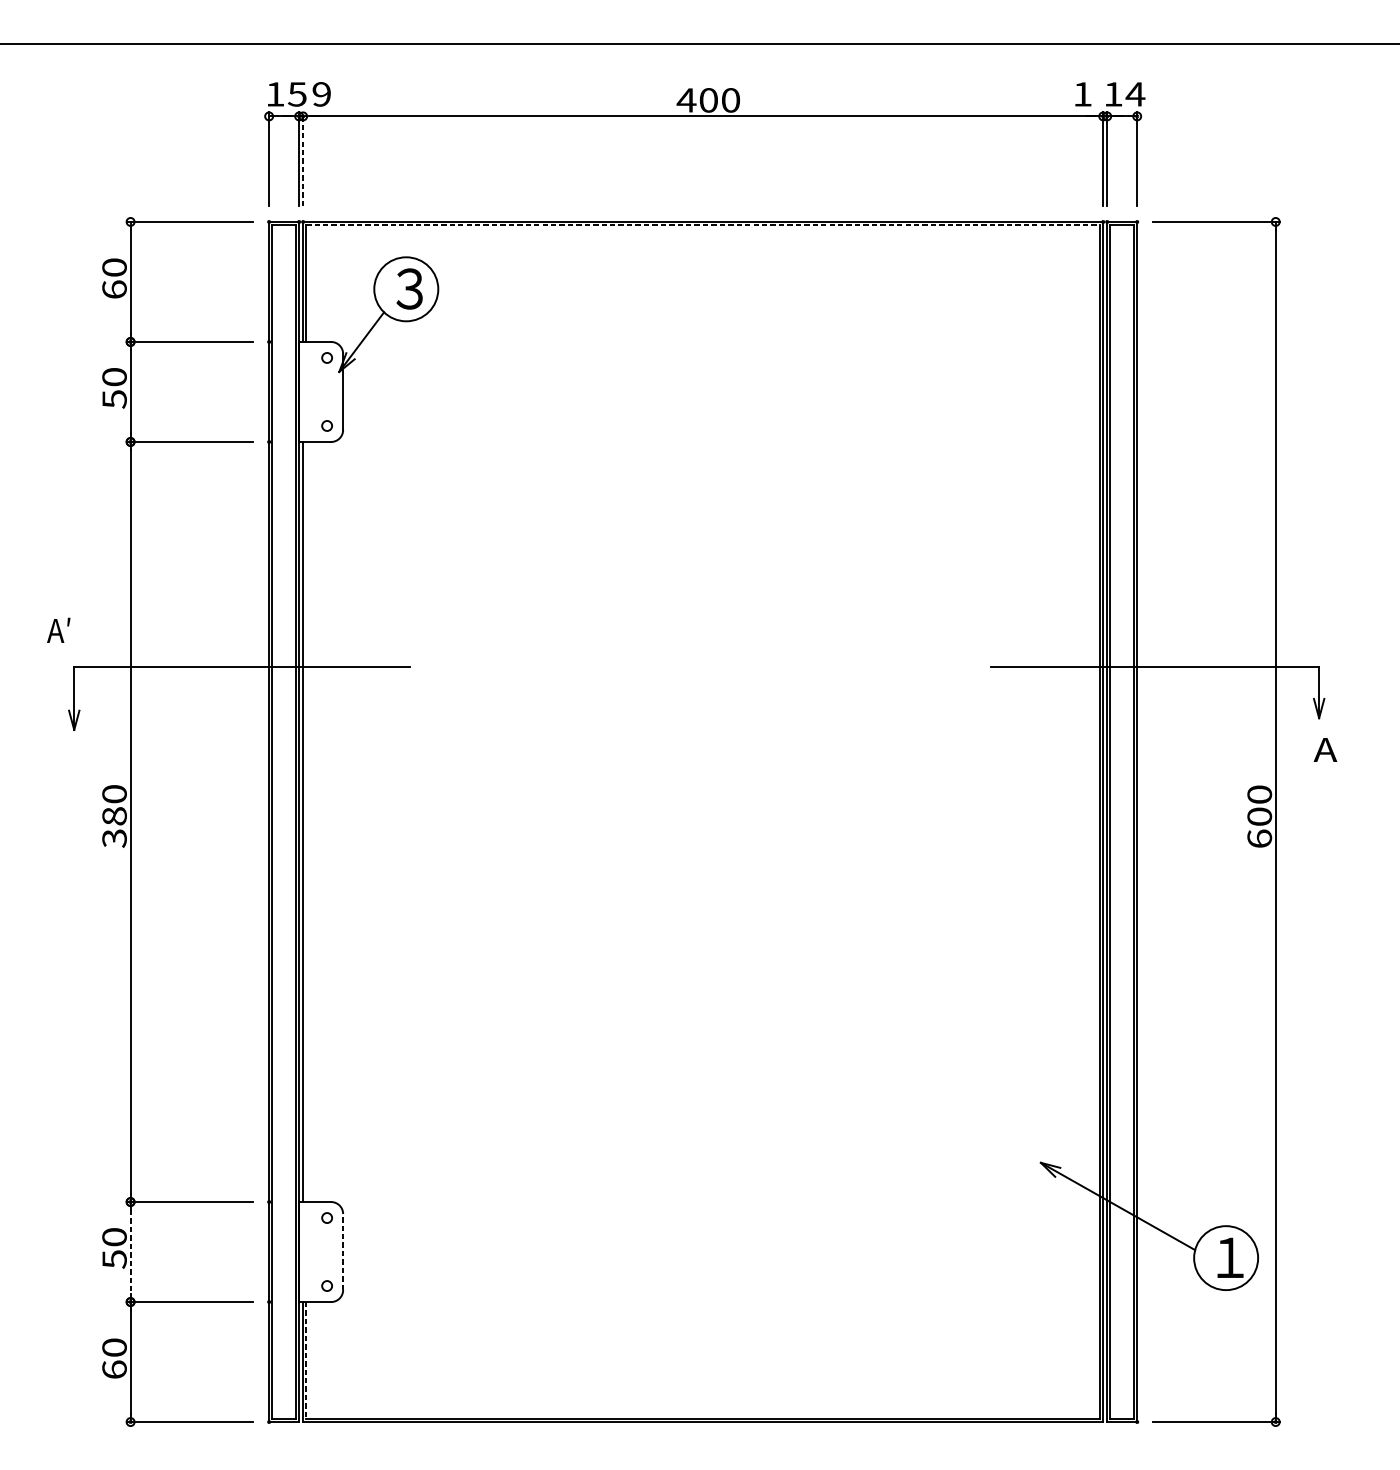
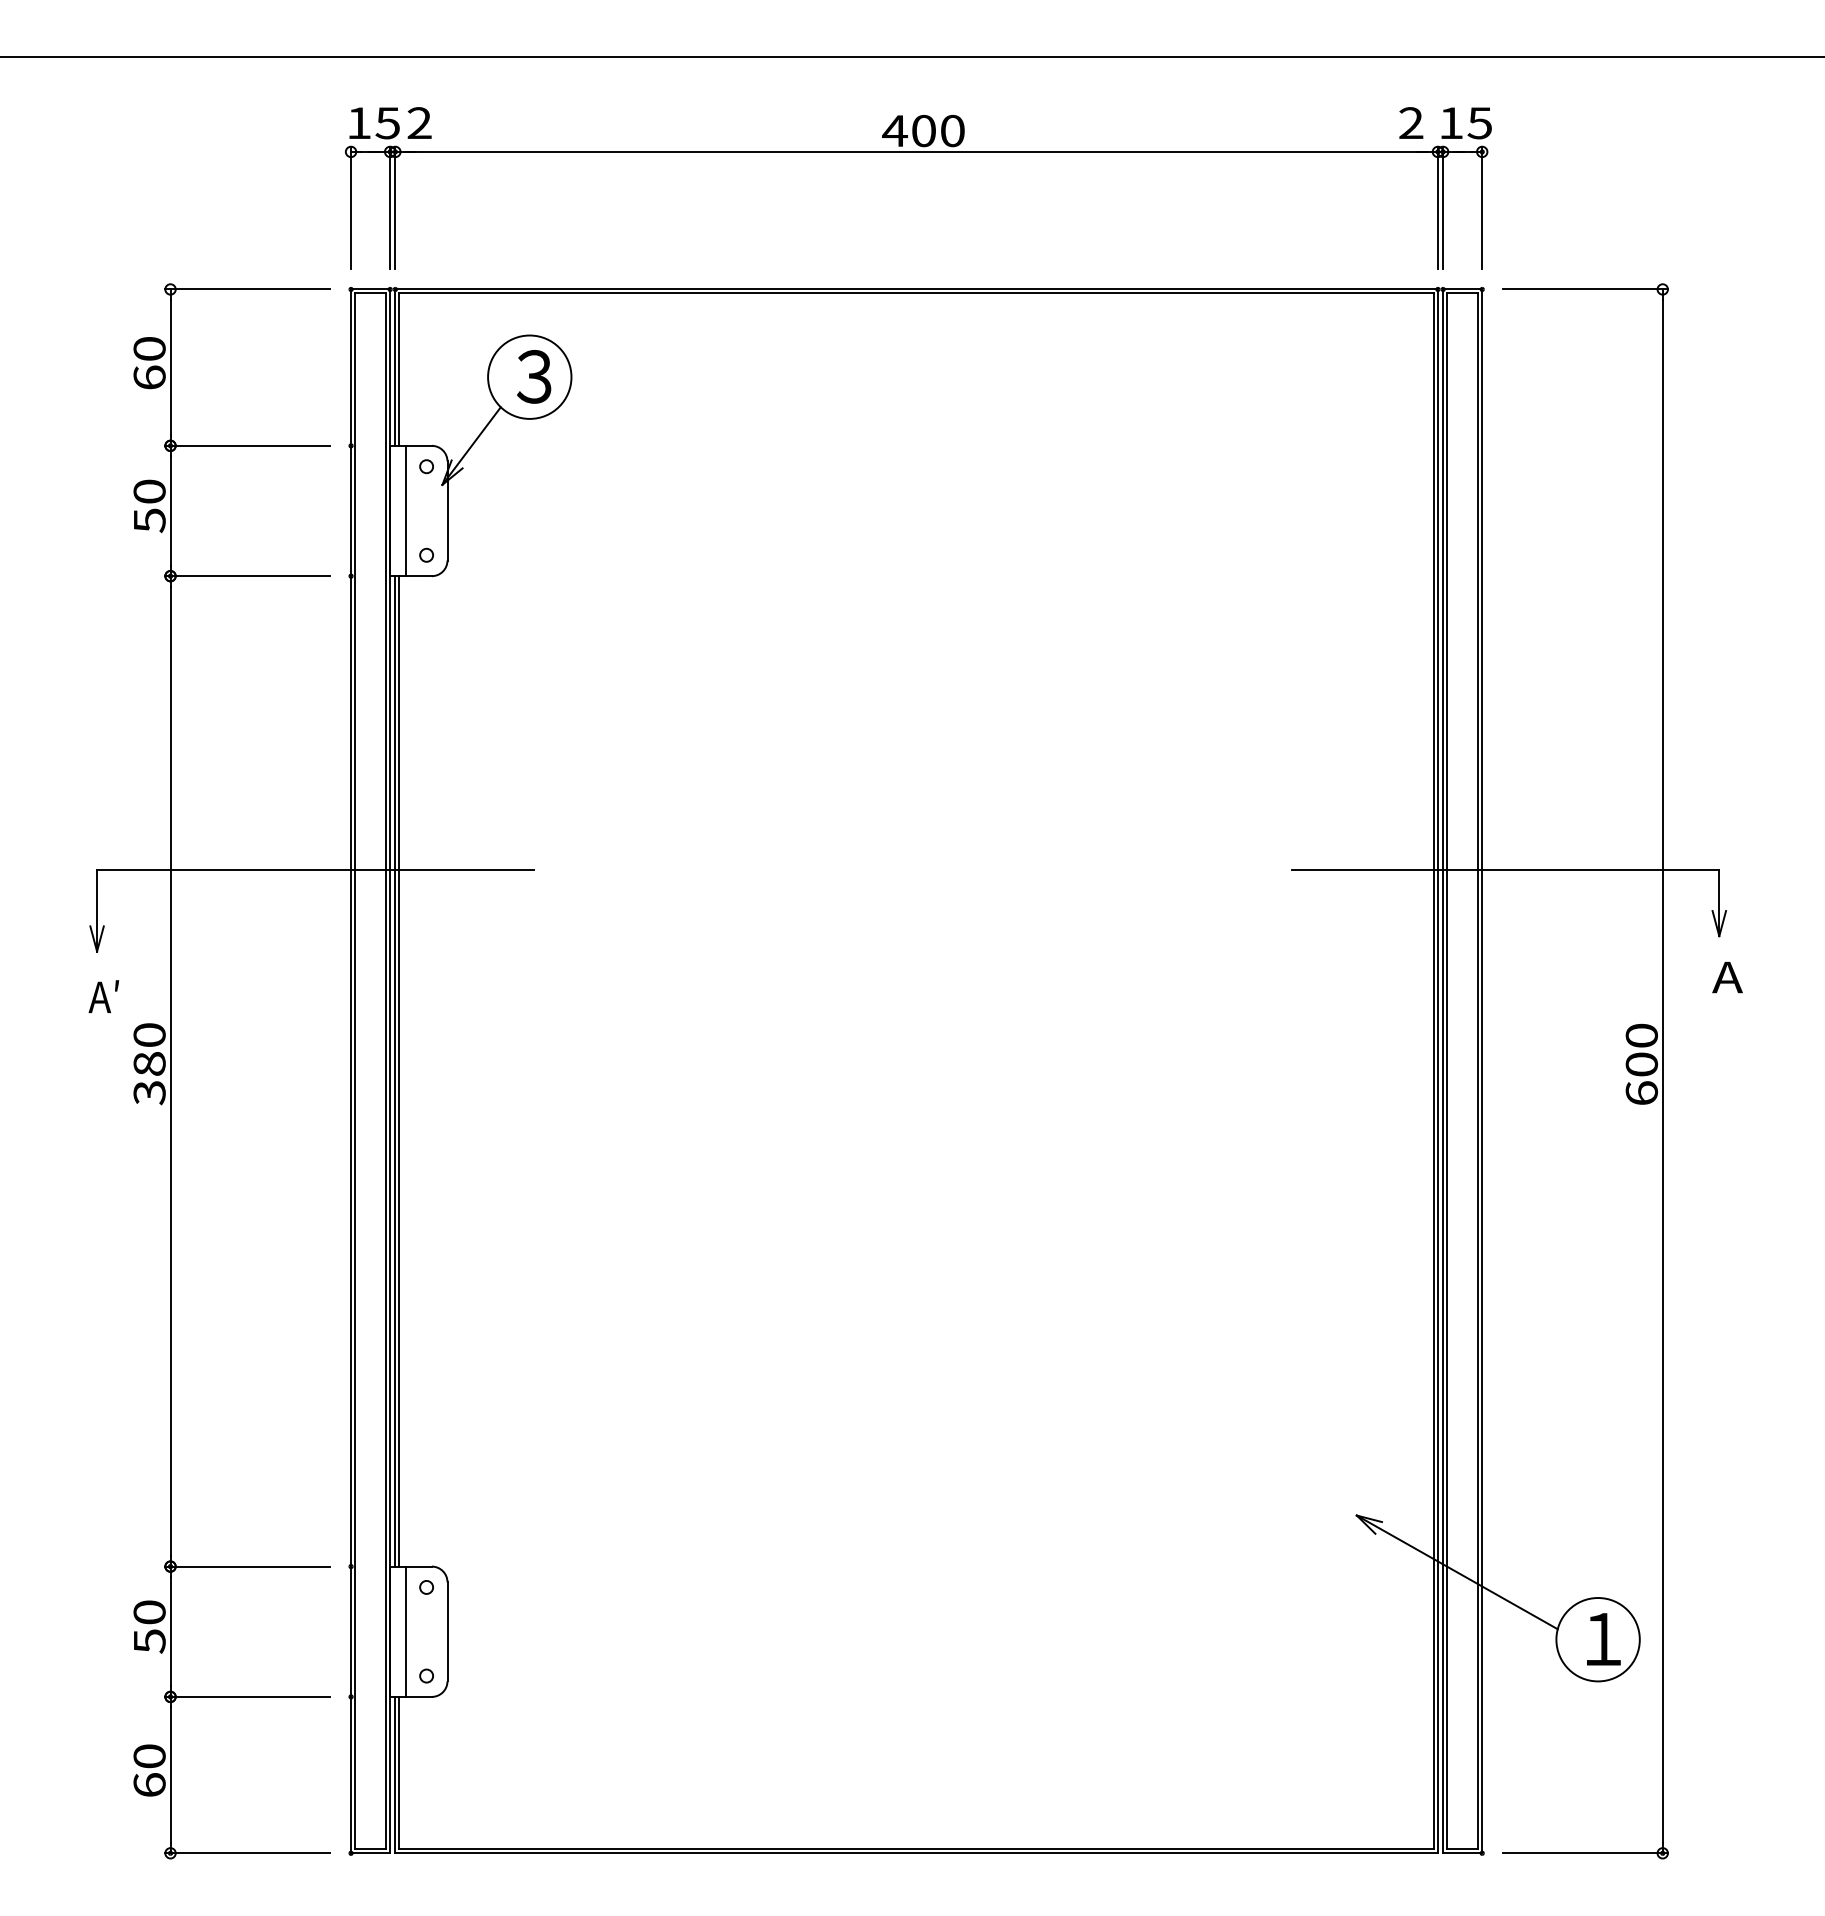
text: (1082, 93) -> (1411, 122), 1 -> 2
text: (321, 94) -> (419, 123), 9 -> 2
text: (1135, 94) -> (1479, 123), 14 -> 15
line: (303, 159) -> (395, 207), dashed -> solid
line: (703, 225) -> (917, 293), dashed -> solid
line: (310, 391) -> (405, 510), added
text: (58, 630) -> (103, 996), moved
line: (306, 822) -> (399, 1071), added
line: (130, 1251) -> (170, 1631), dashed -> solid
line: (310, 1251) -> (405, 1631), added
line: (343, 1251) -> (447, 1631), dashed -> solid
line: (306, 1360) -> (399, 1773), dashed -> solid

